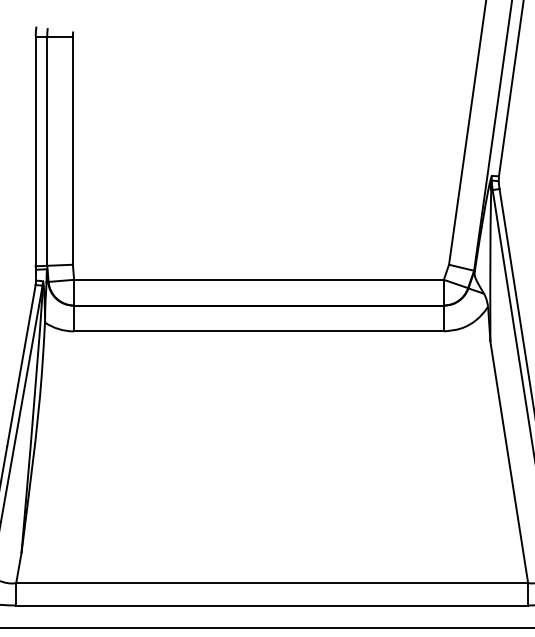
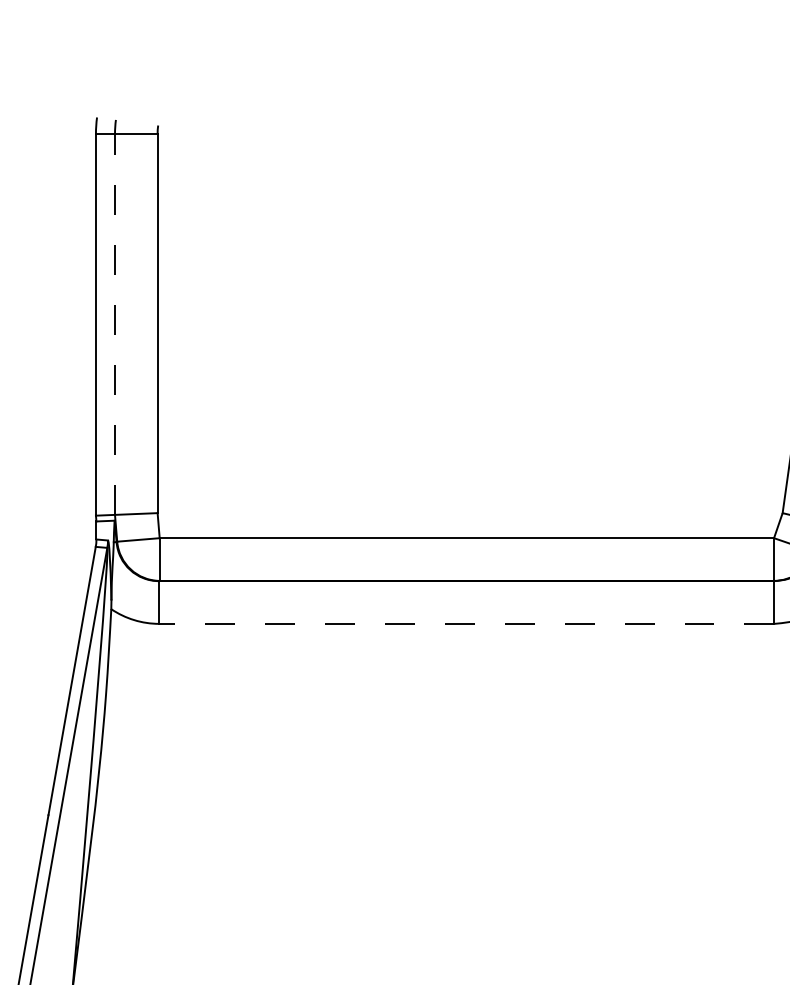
line: (47, 151) -> (115, 324), solid -> dashed
line: (258, 331) -> (466, 624), solid -> dashed

